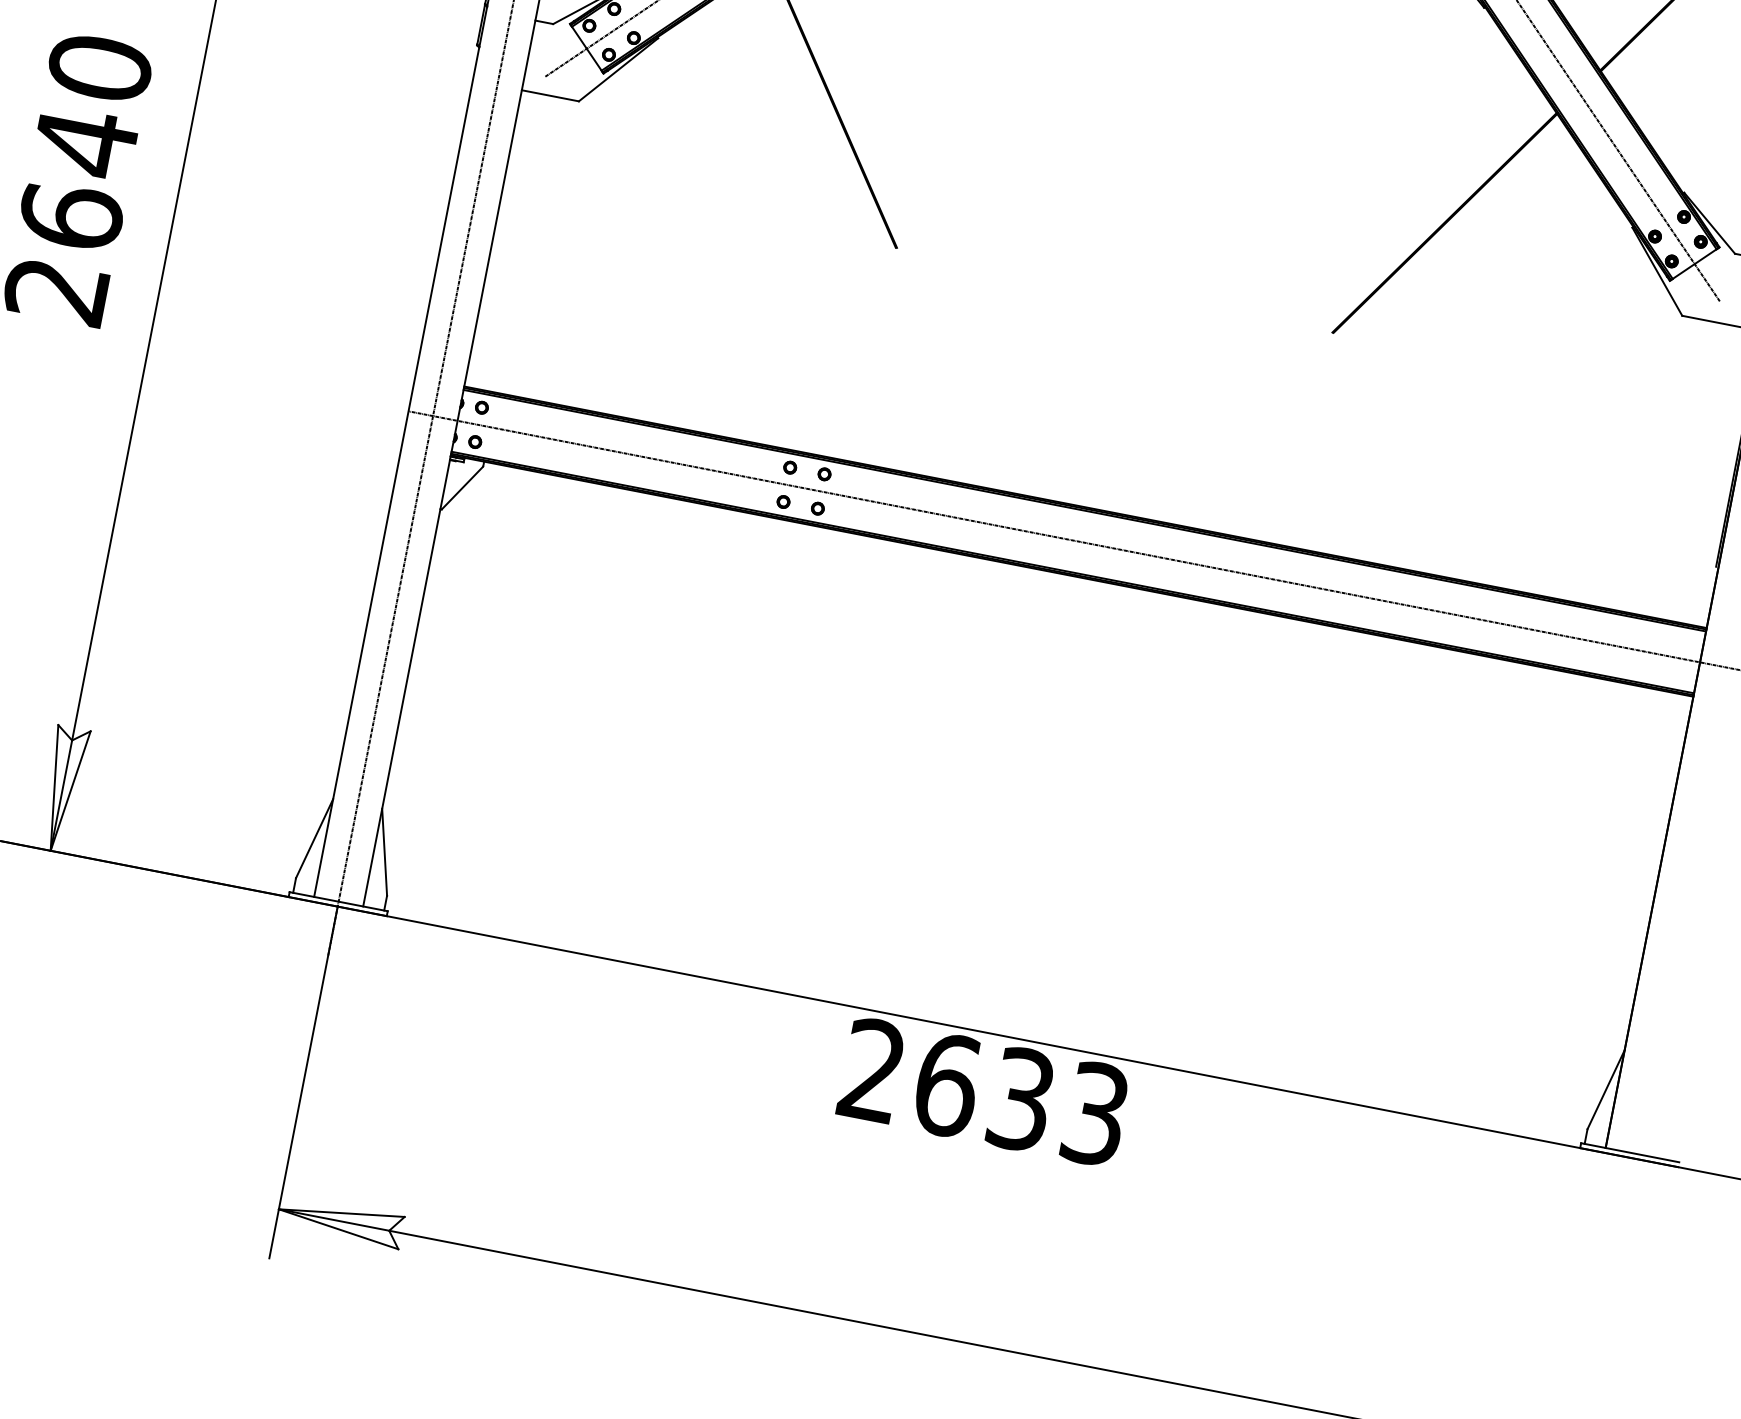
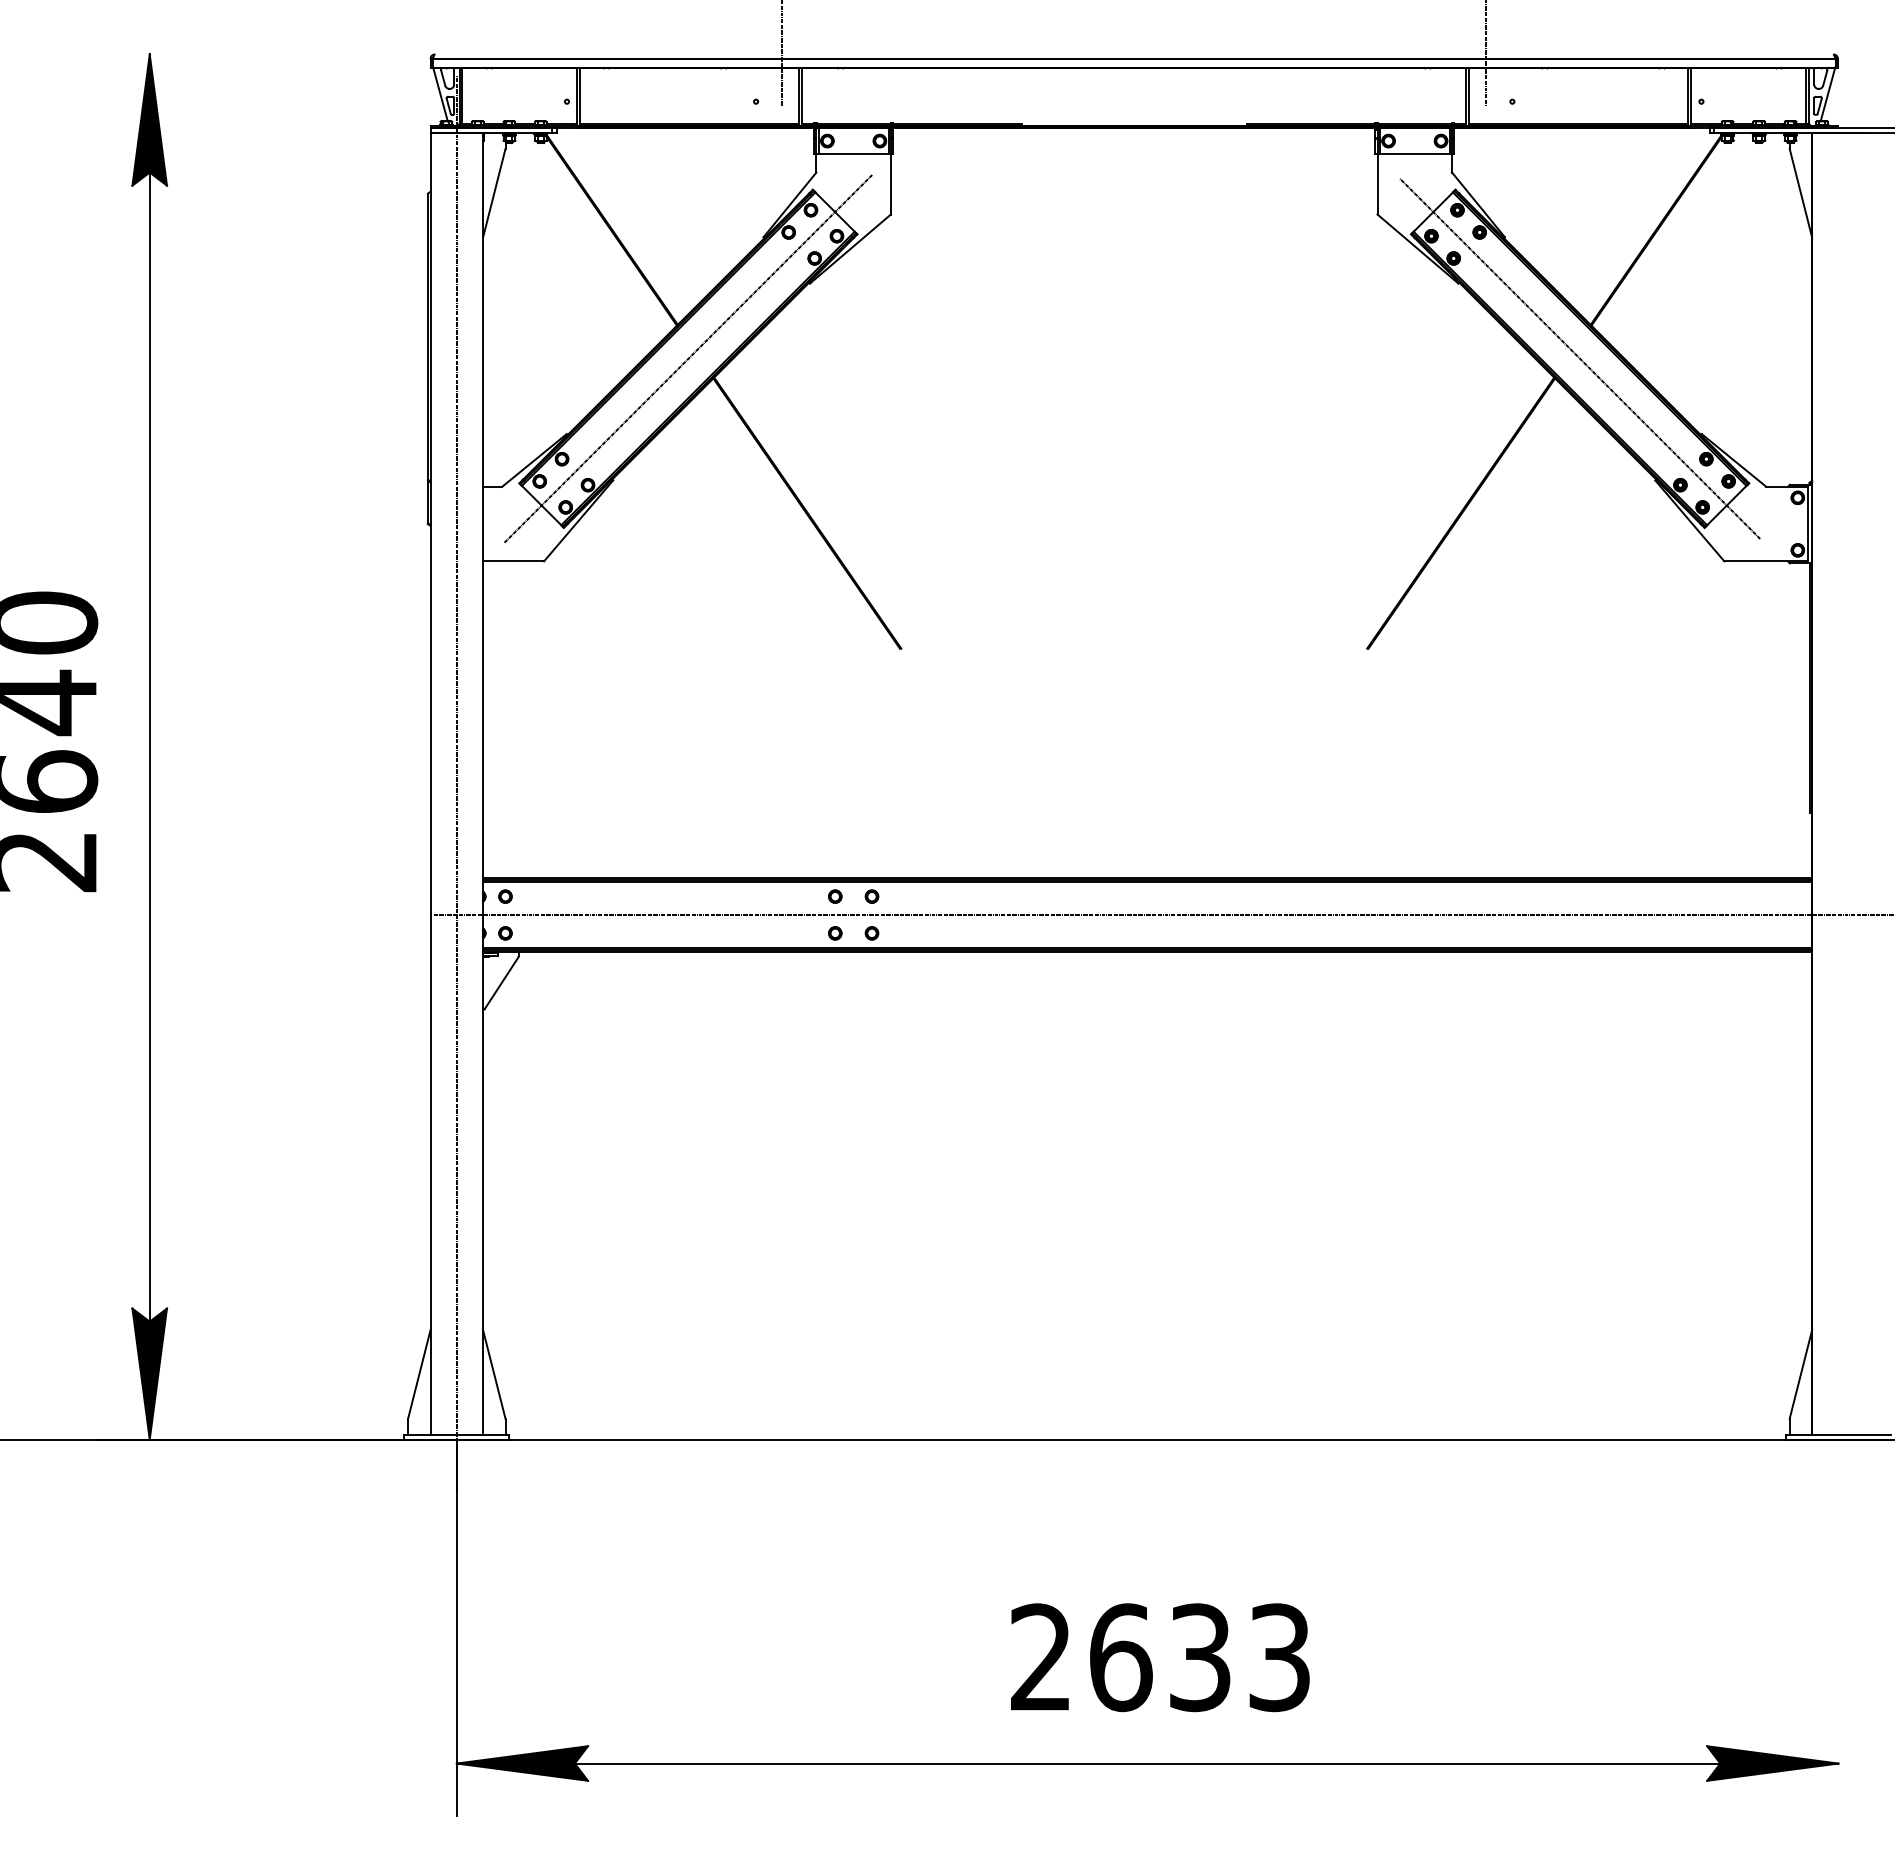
fill: (62, 788) -> (149, 1373), added
text: (984, 1092) -> (1160, 1657), moved
fill: (339, 1221) -> (521, 1763), added

